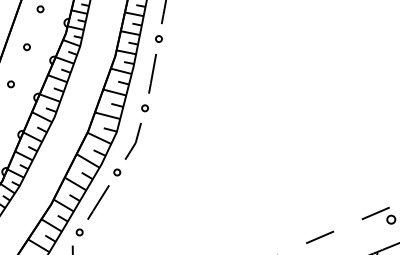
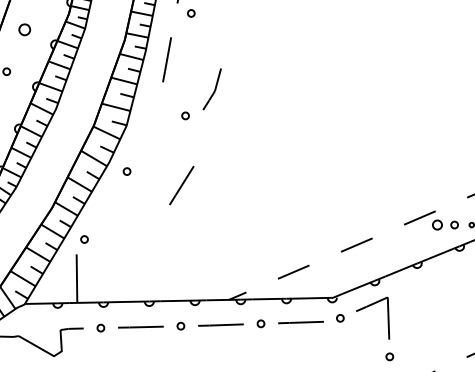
part: (159, 39) -> (191, 13), moved
part: (26, 47) -> (24, 29), size x1.6
part: (145, 107) -> (185, 115), moved
part: (132, 141) -> (211, 89), moved
line: (98, 202) -> (181, 185), moved

